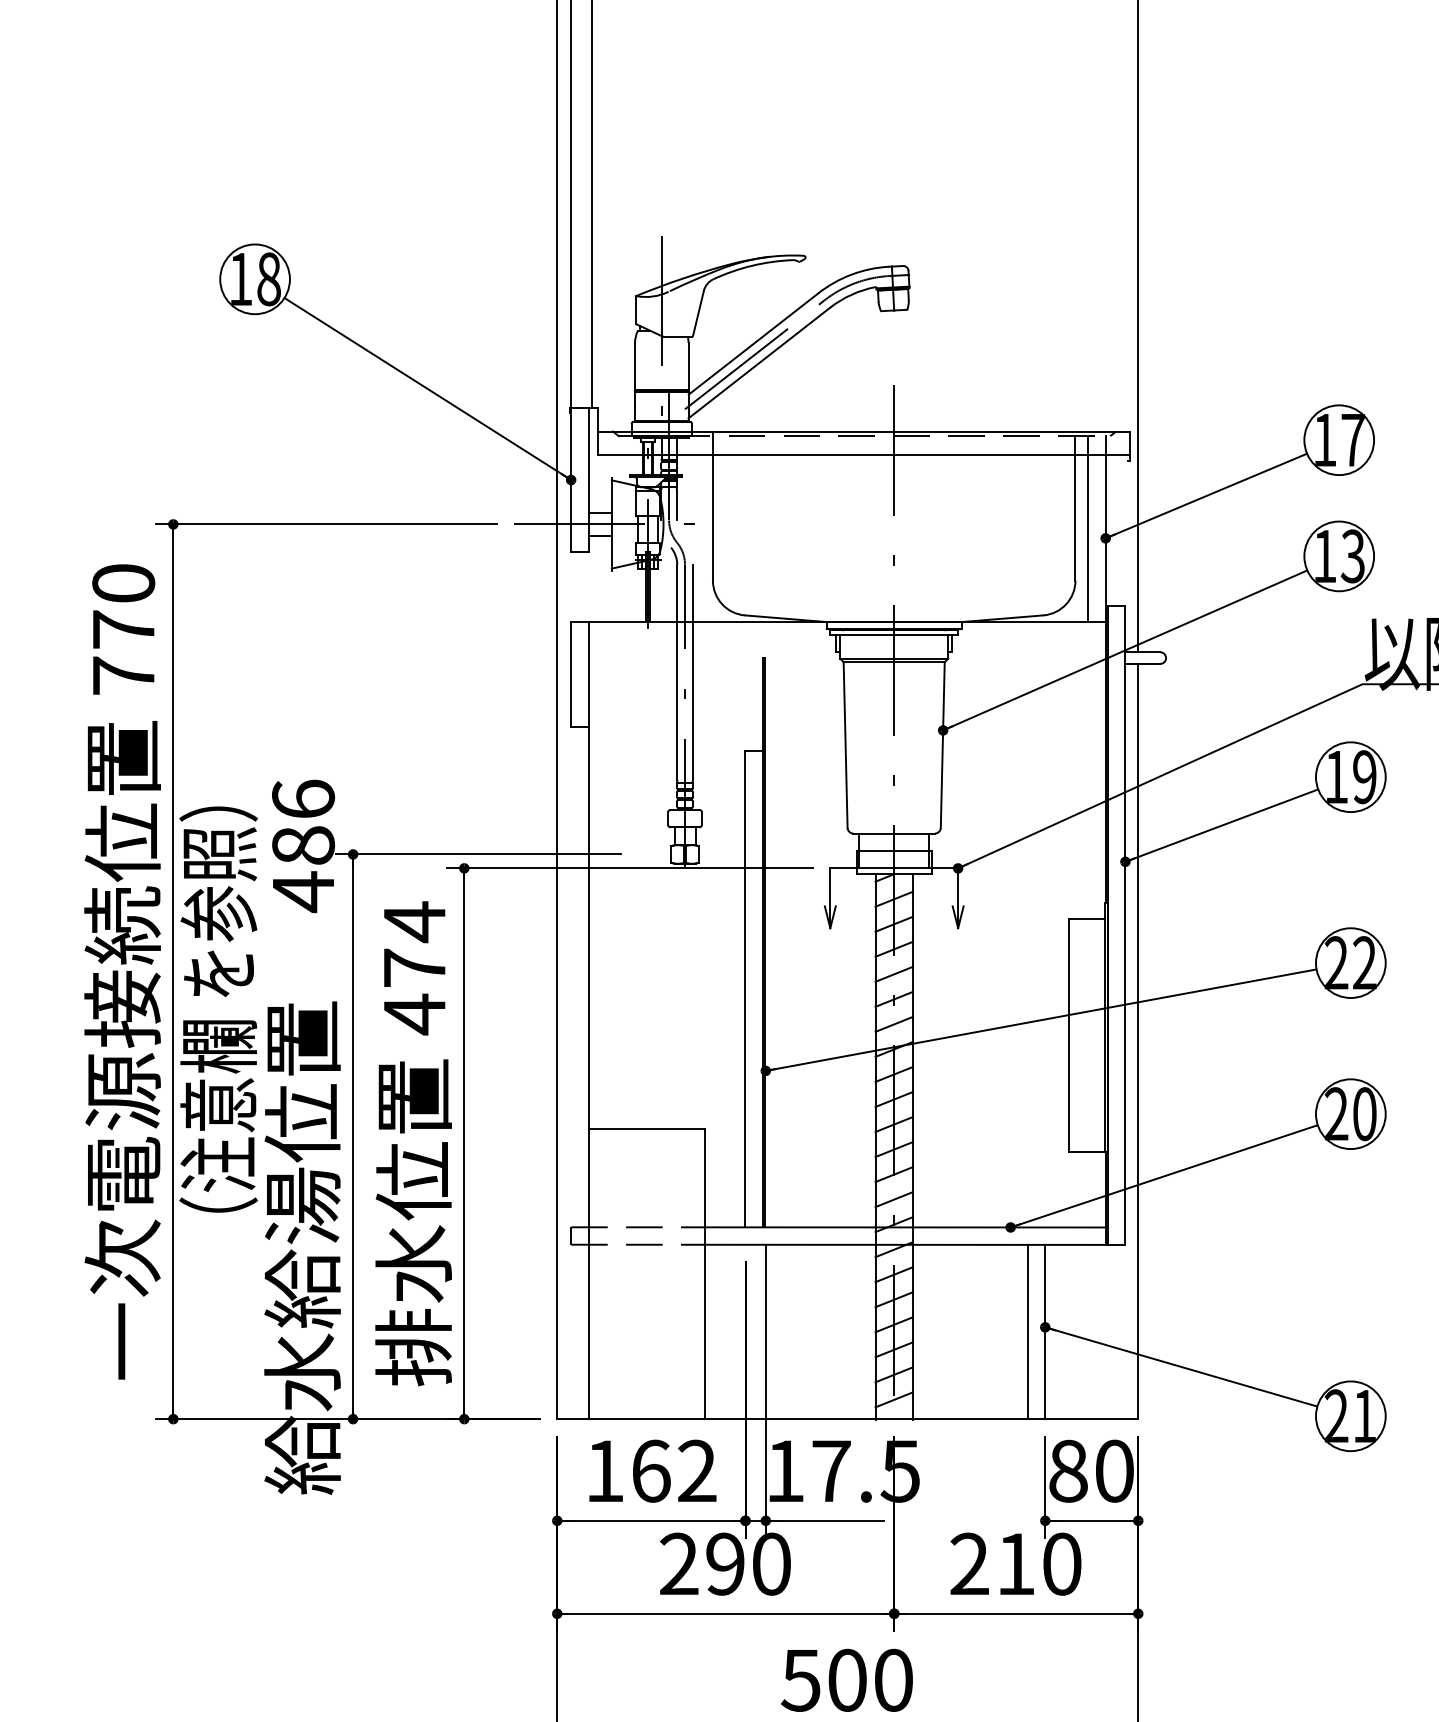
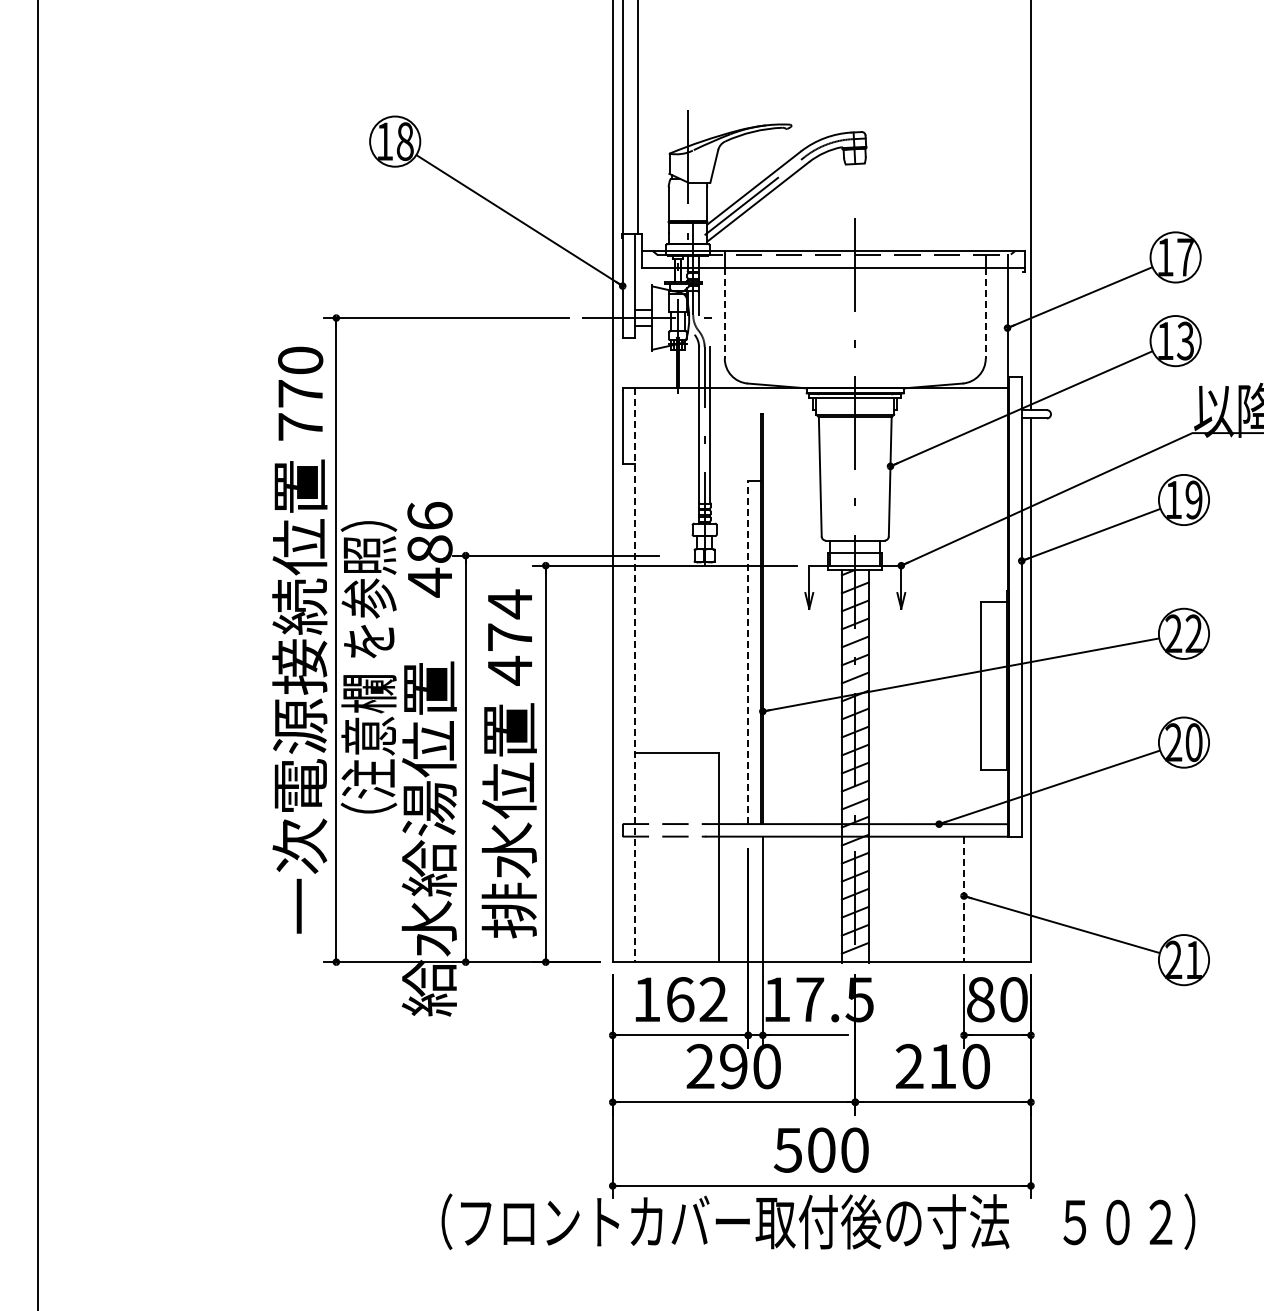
line: (712, 518) -> (724, 313), solid -> dashed
line: (1075, 518) -> (985, 313), solid -> dashed
line: (1087, 529) -> (994, 321), removed
line: (744, 988) -> (747, 652), solid -> dashed
line: (588, 1020) -> (635, 675), solid -> dashed
line: (1027, 1332) -> (951, 899), removed
line: (1045, 1332) -> (964, 899), solid -> dashed

